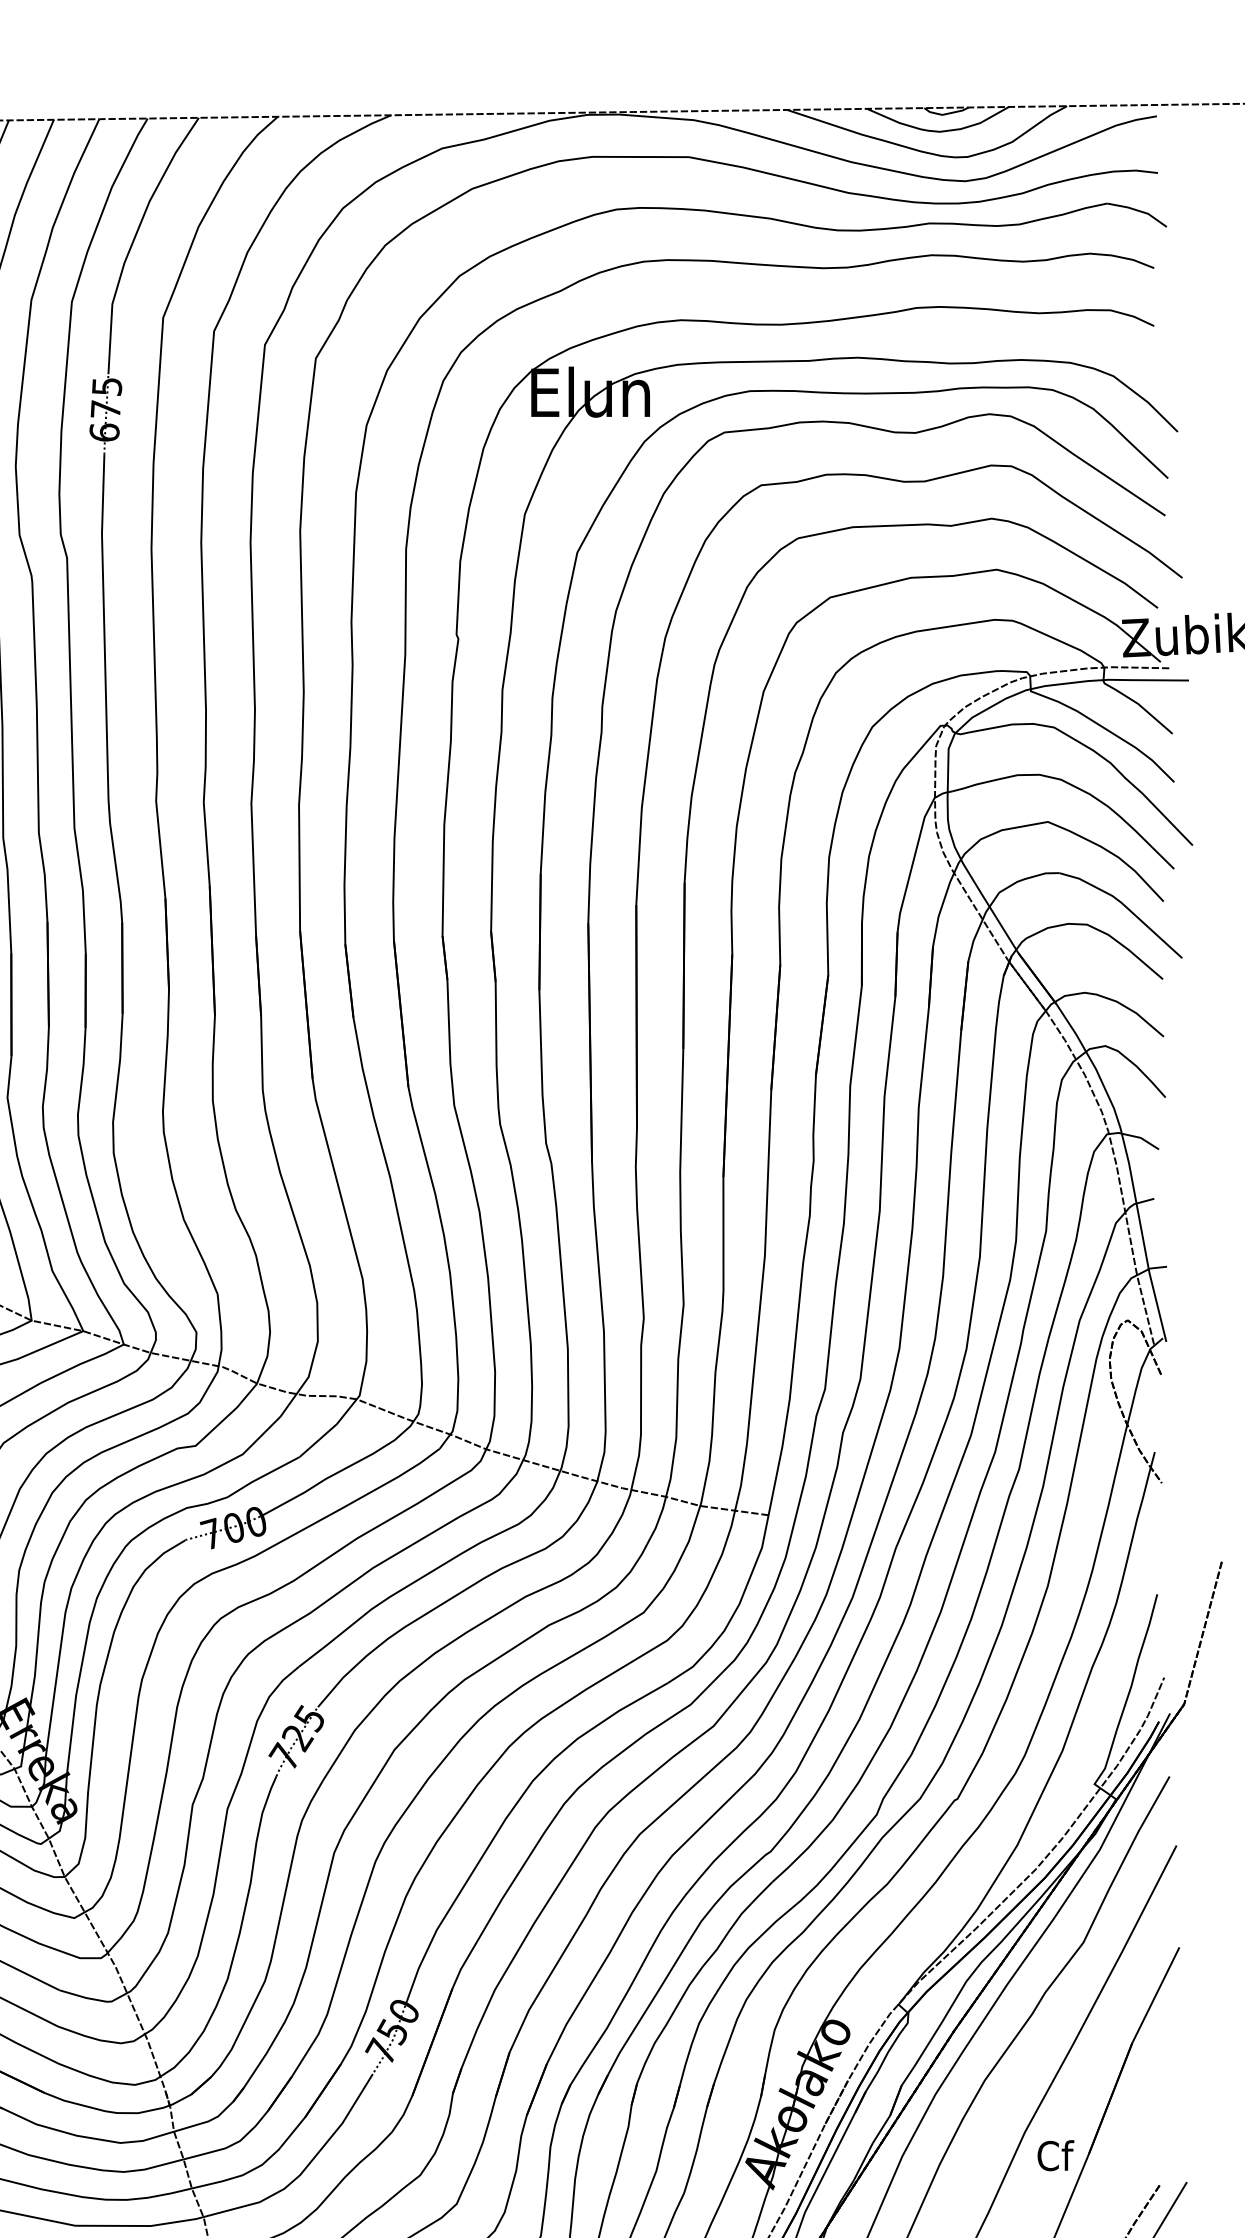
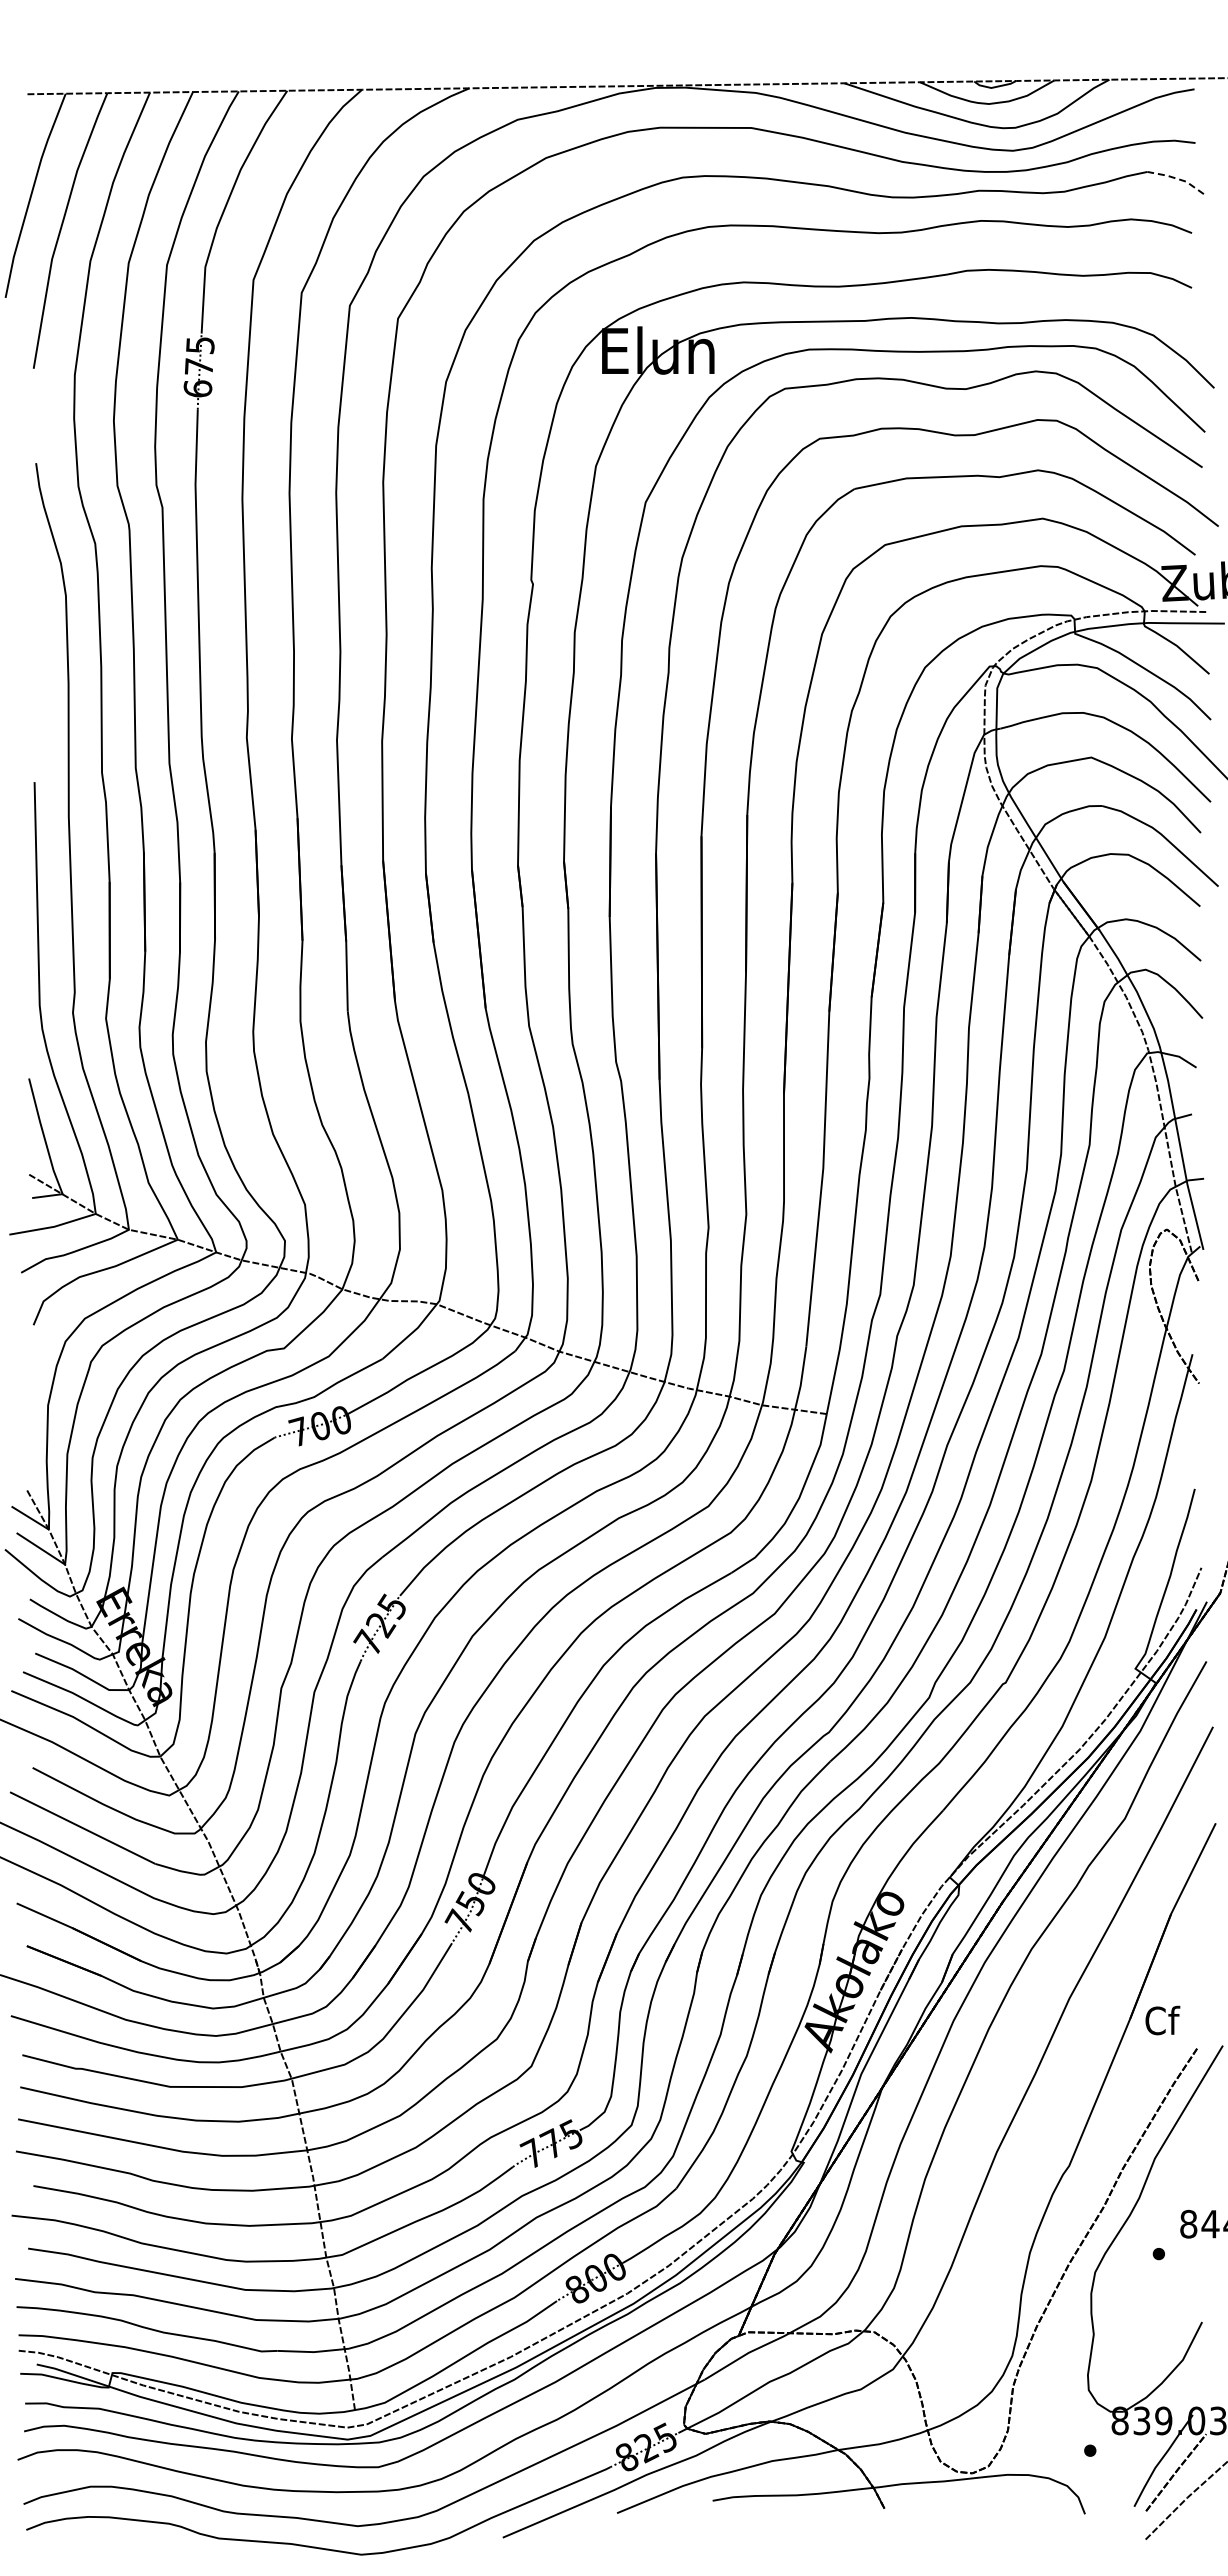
line: (1138, 210) -> (1177, 178), solid -> dashed
text: (1055, 2155) -> (1162, 2020), moved

